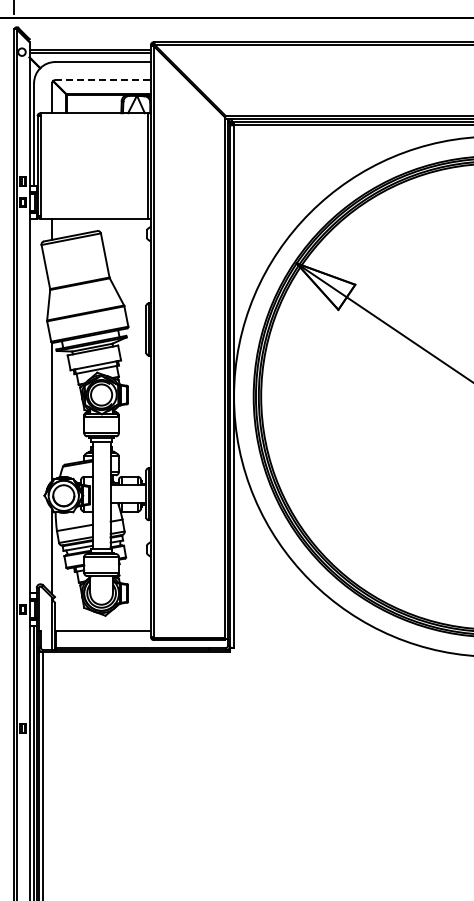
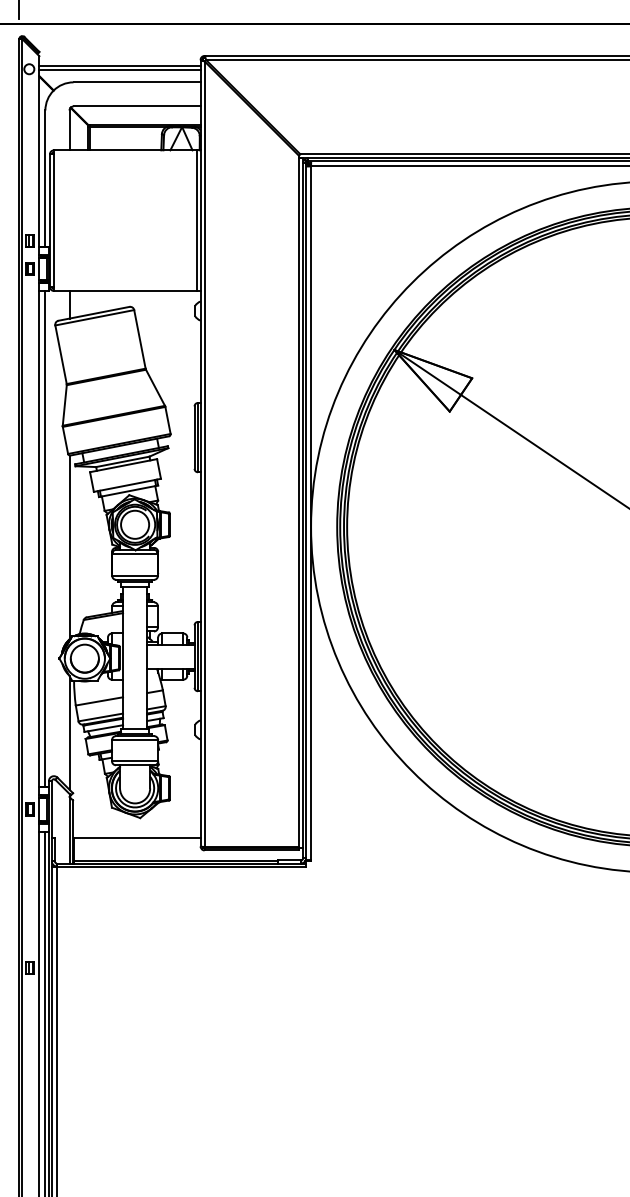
line: (103, 80) -> (137, 106), dashed -> solid
line: (34, 405) -> (45, 538), added

